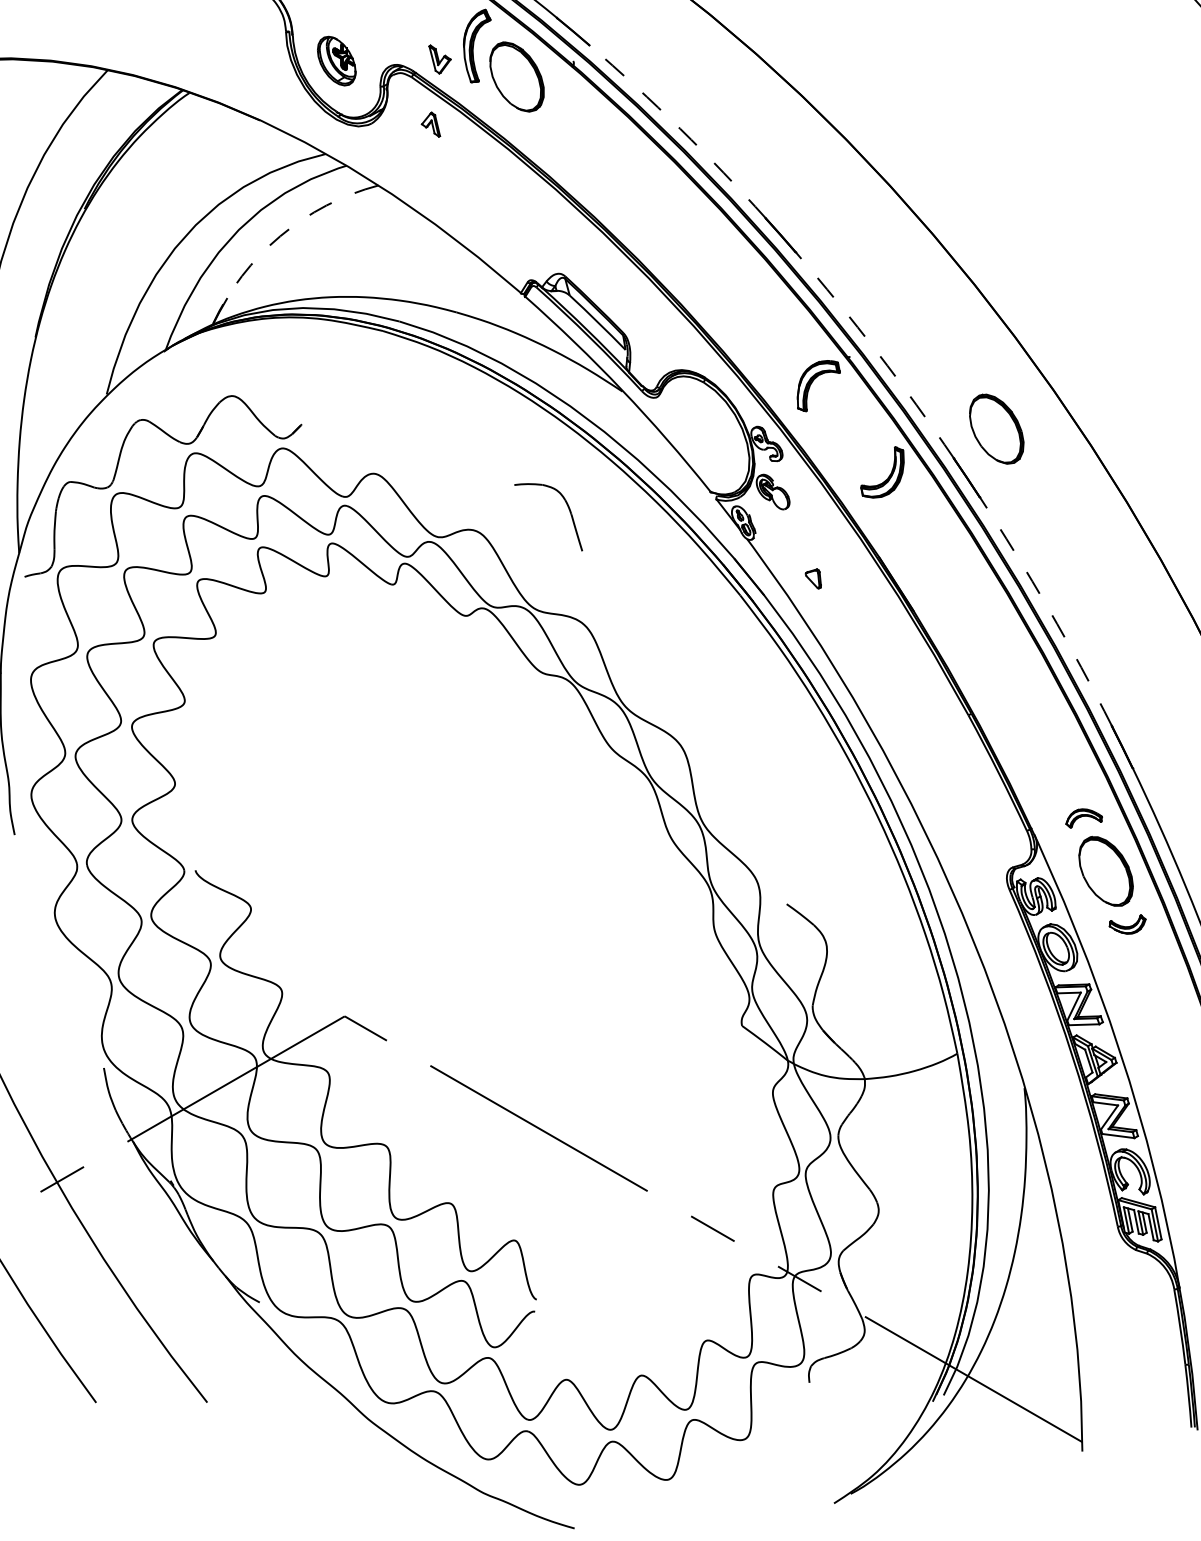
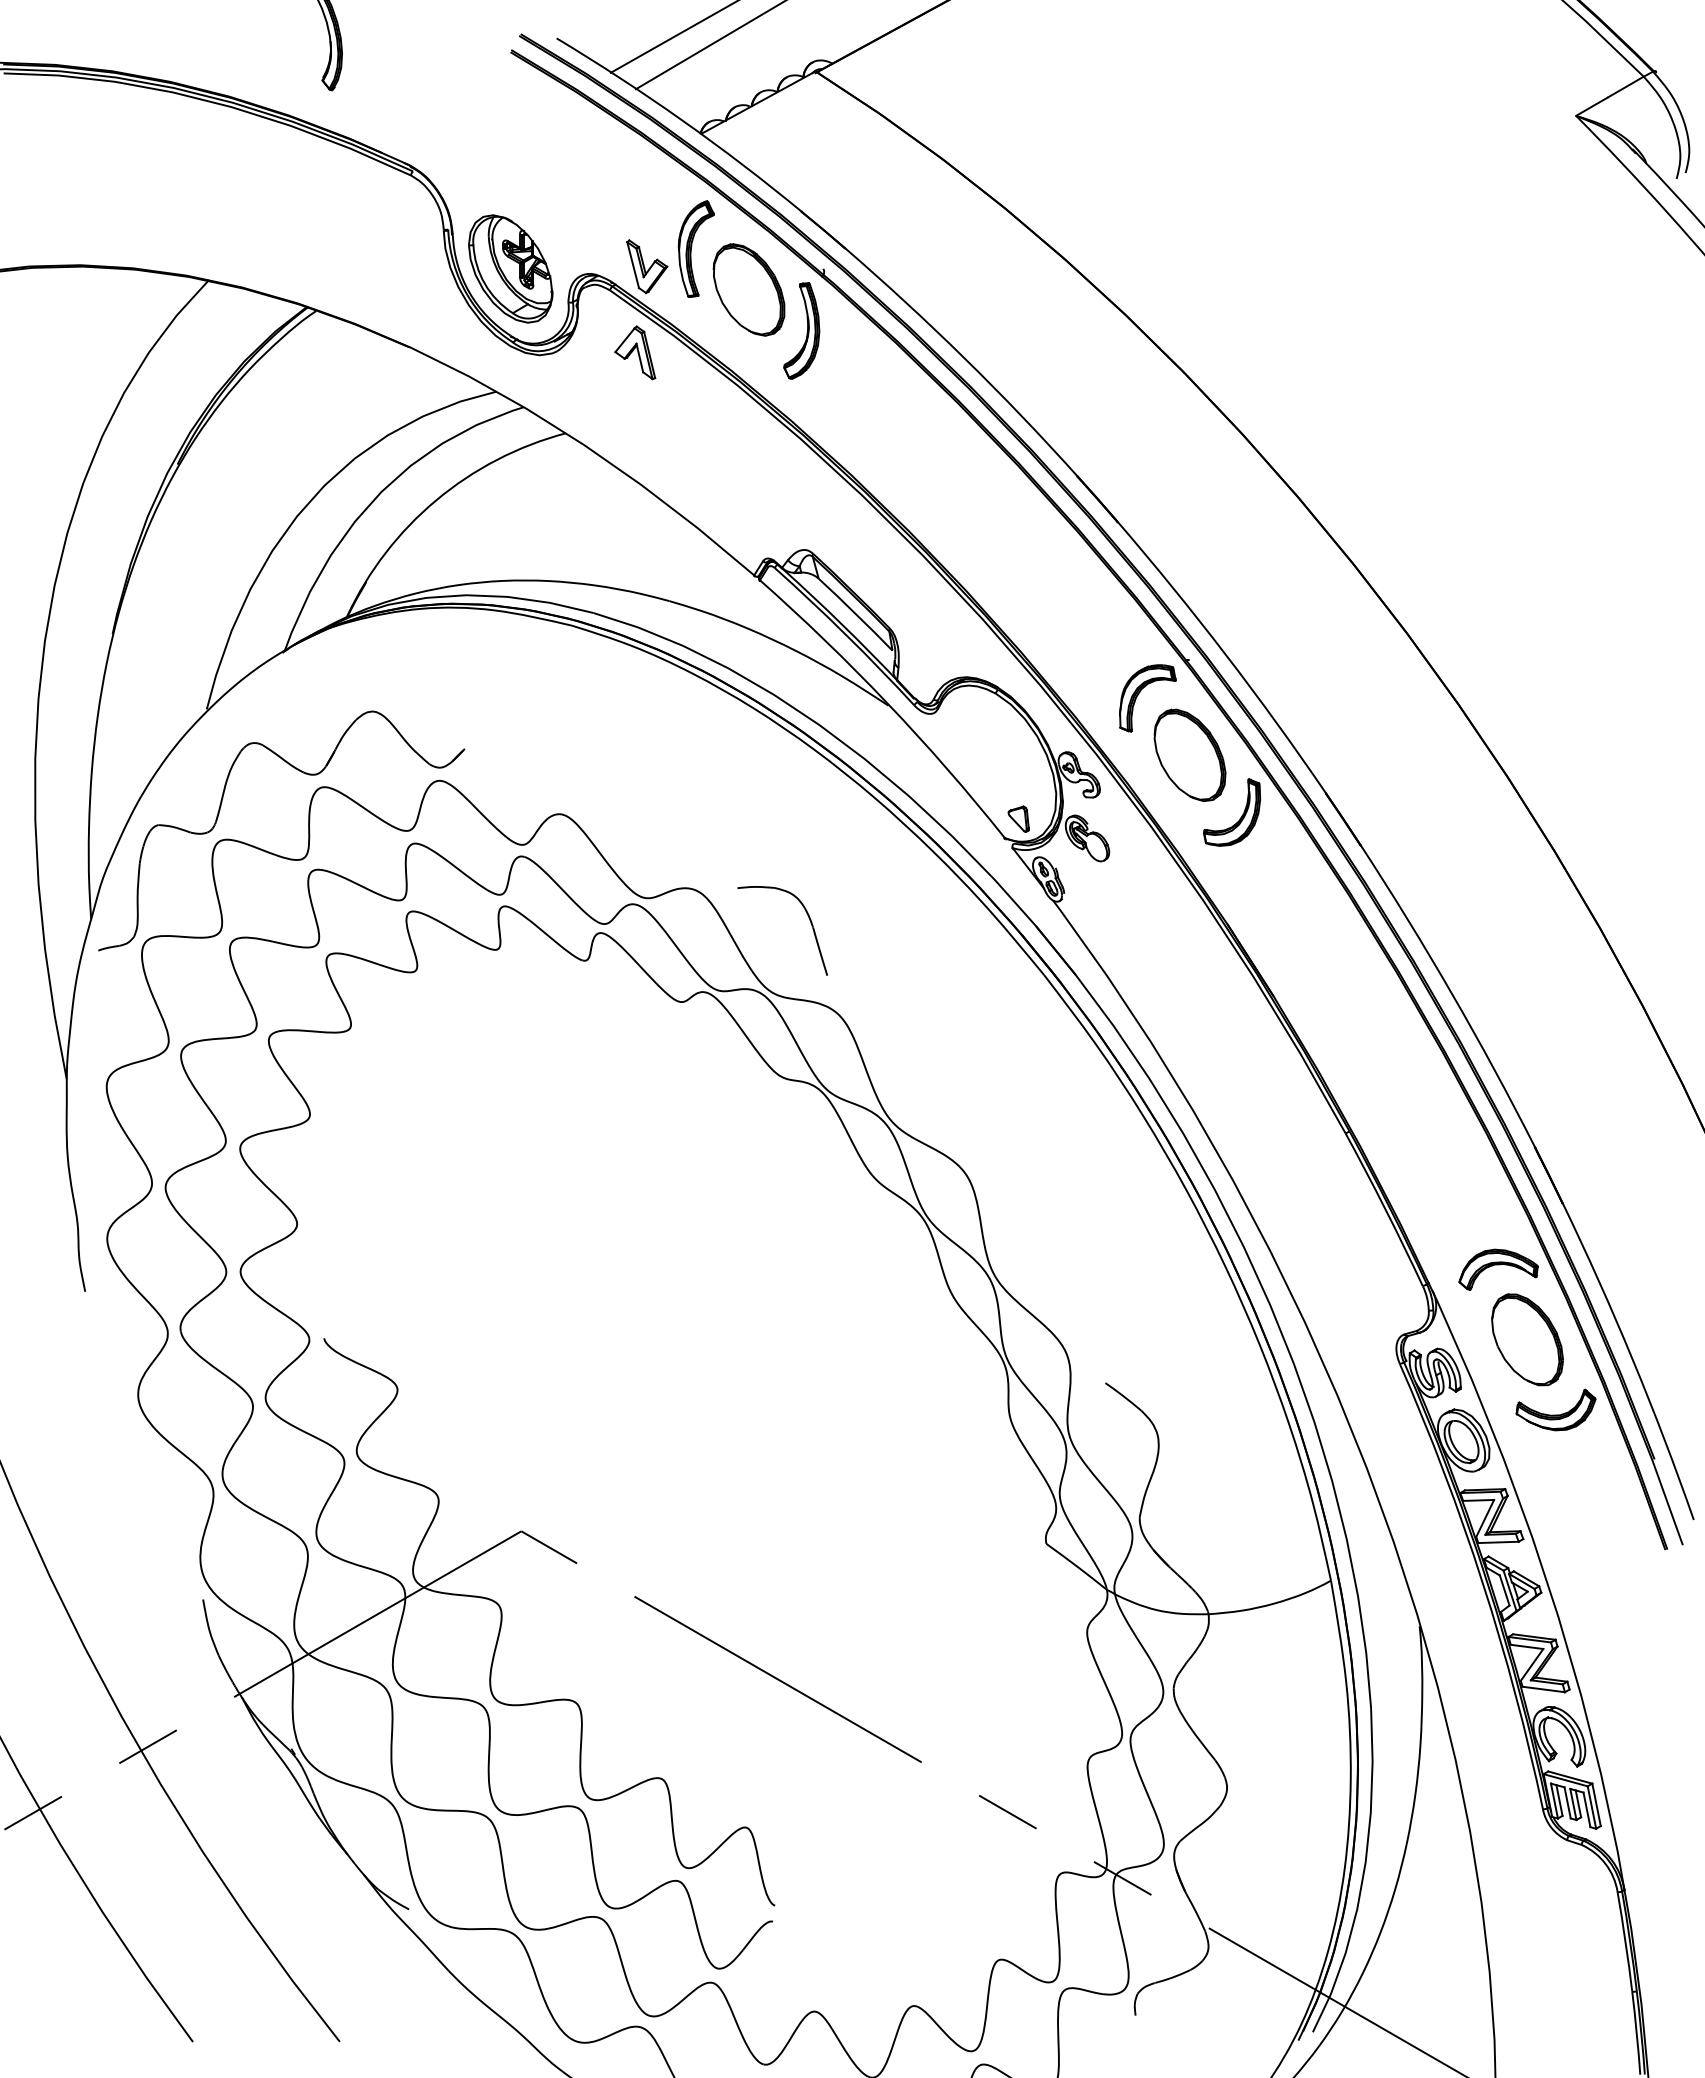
part: (440, 59) -> (647, 266), size x1.43
part: (336, 60) -> (510, 268), size x1.67
part: (556, 107) -> (801, 330), added
part: (431, 124) -> (635, 352), size x1.67
arc: (680, 128) -> (964, 358), dashed -> solid
arc: (280, 236) -> (436, 500), dashed -> solid
arc: (877, 352) -> (1225, 654), dashed -> solid
part: (996, 428) -> (1189, 754), moved
part: (568, 508) -> (808, 918), moved
part: (813, 578) -> (1018, 818), moved
arc: (1049, 609) -> (1452, 993), dashed -> solid
part: (1084, 818) -> (1498, 1269), size x1.67
part: (1127, 924) -> (1555, 1409), size x1.67

